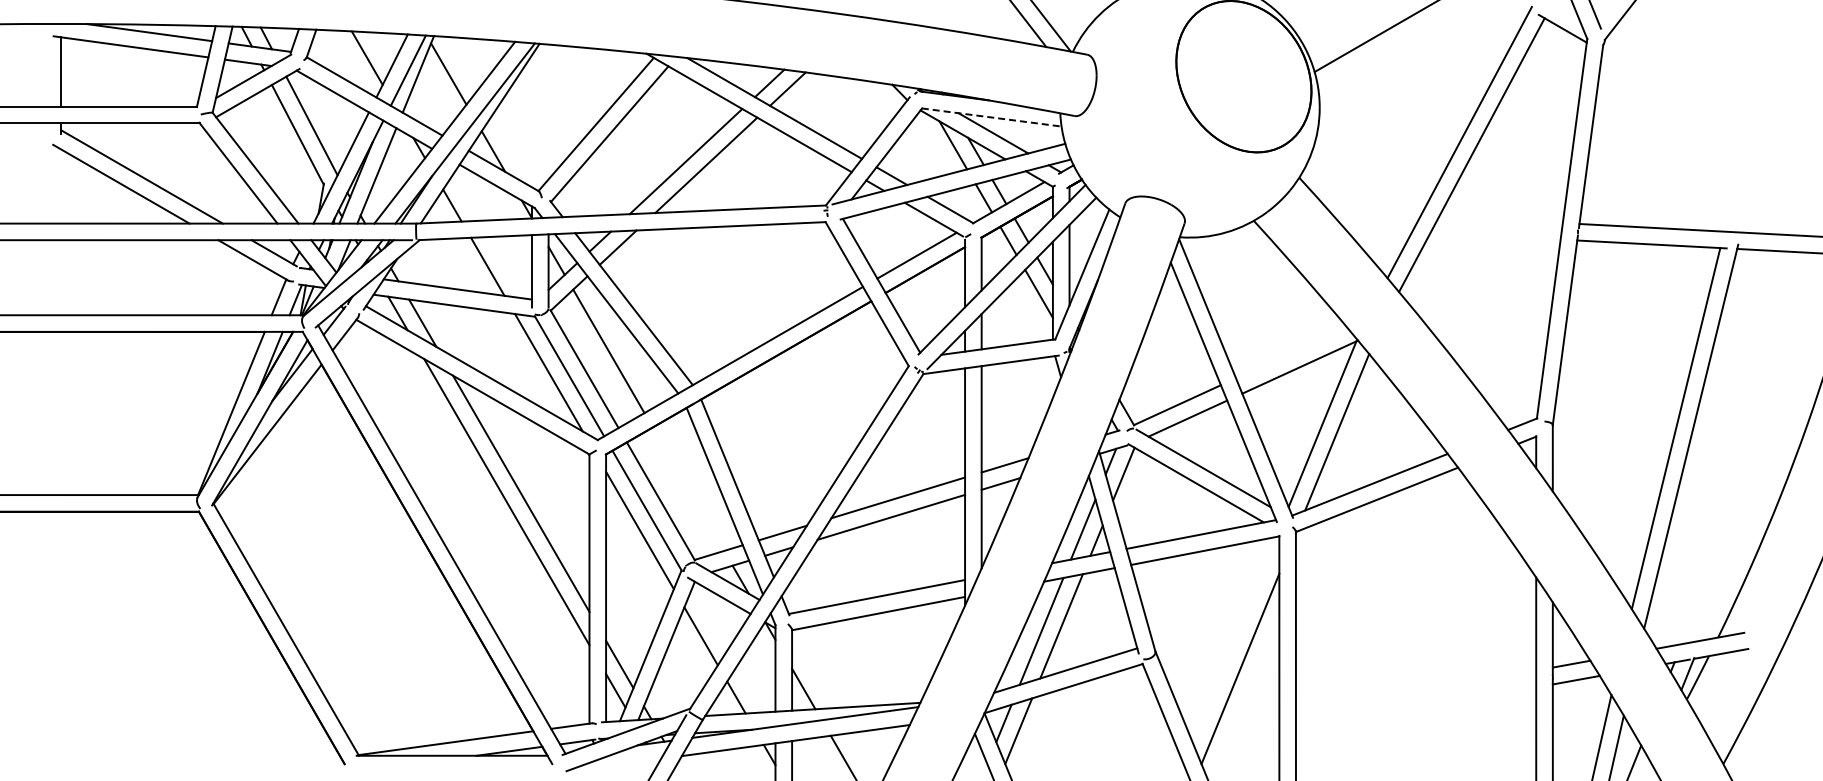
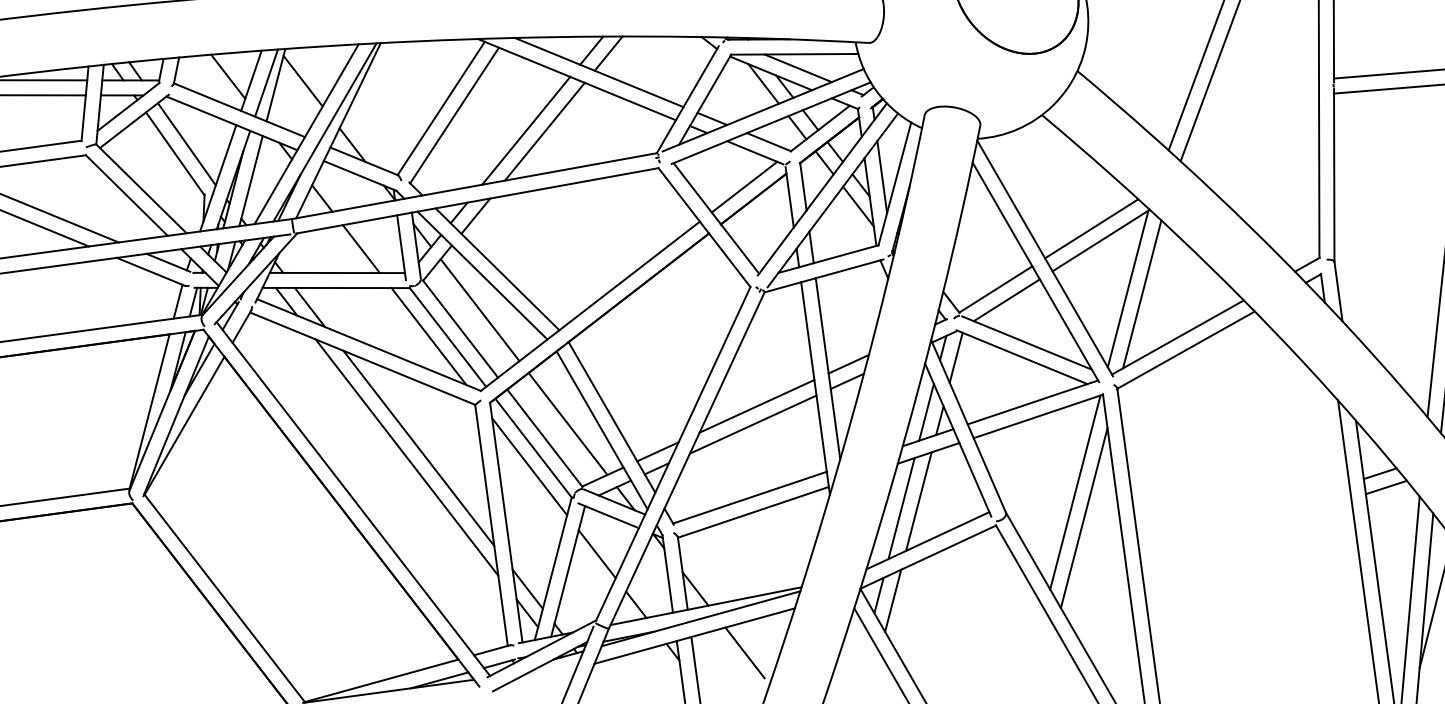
line: (992, 117) -> (795, 54), dashed -> solid
line: (1291, 352) -> (1091, 228), added
line: (688, 488) -> (568, 423), added
line: (1234, 639) -> (1075, 492), added

